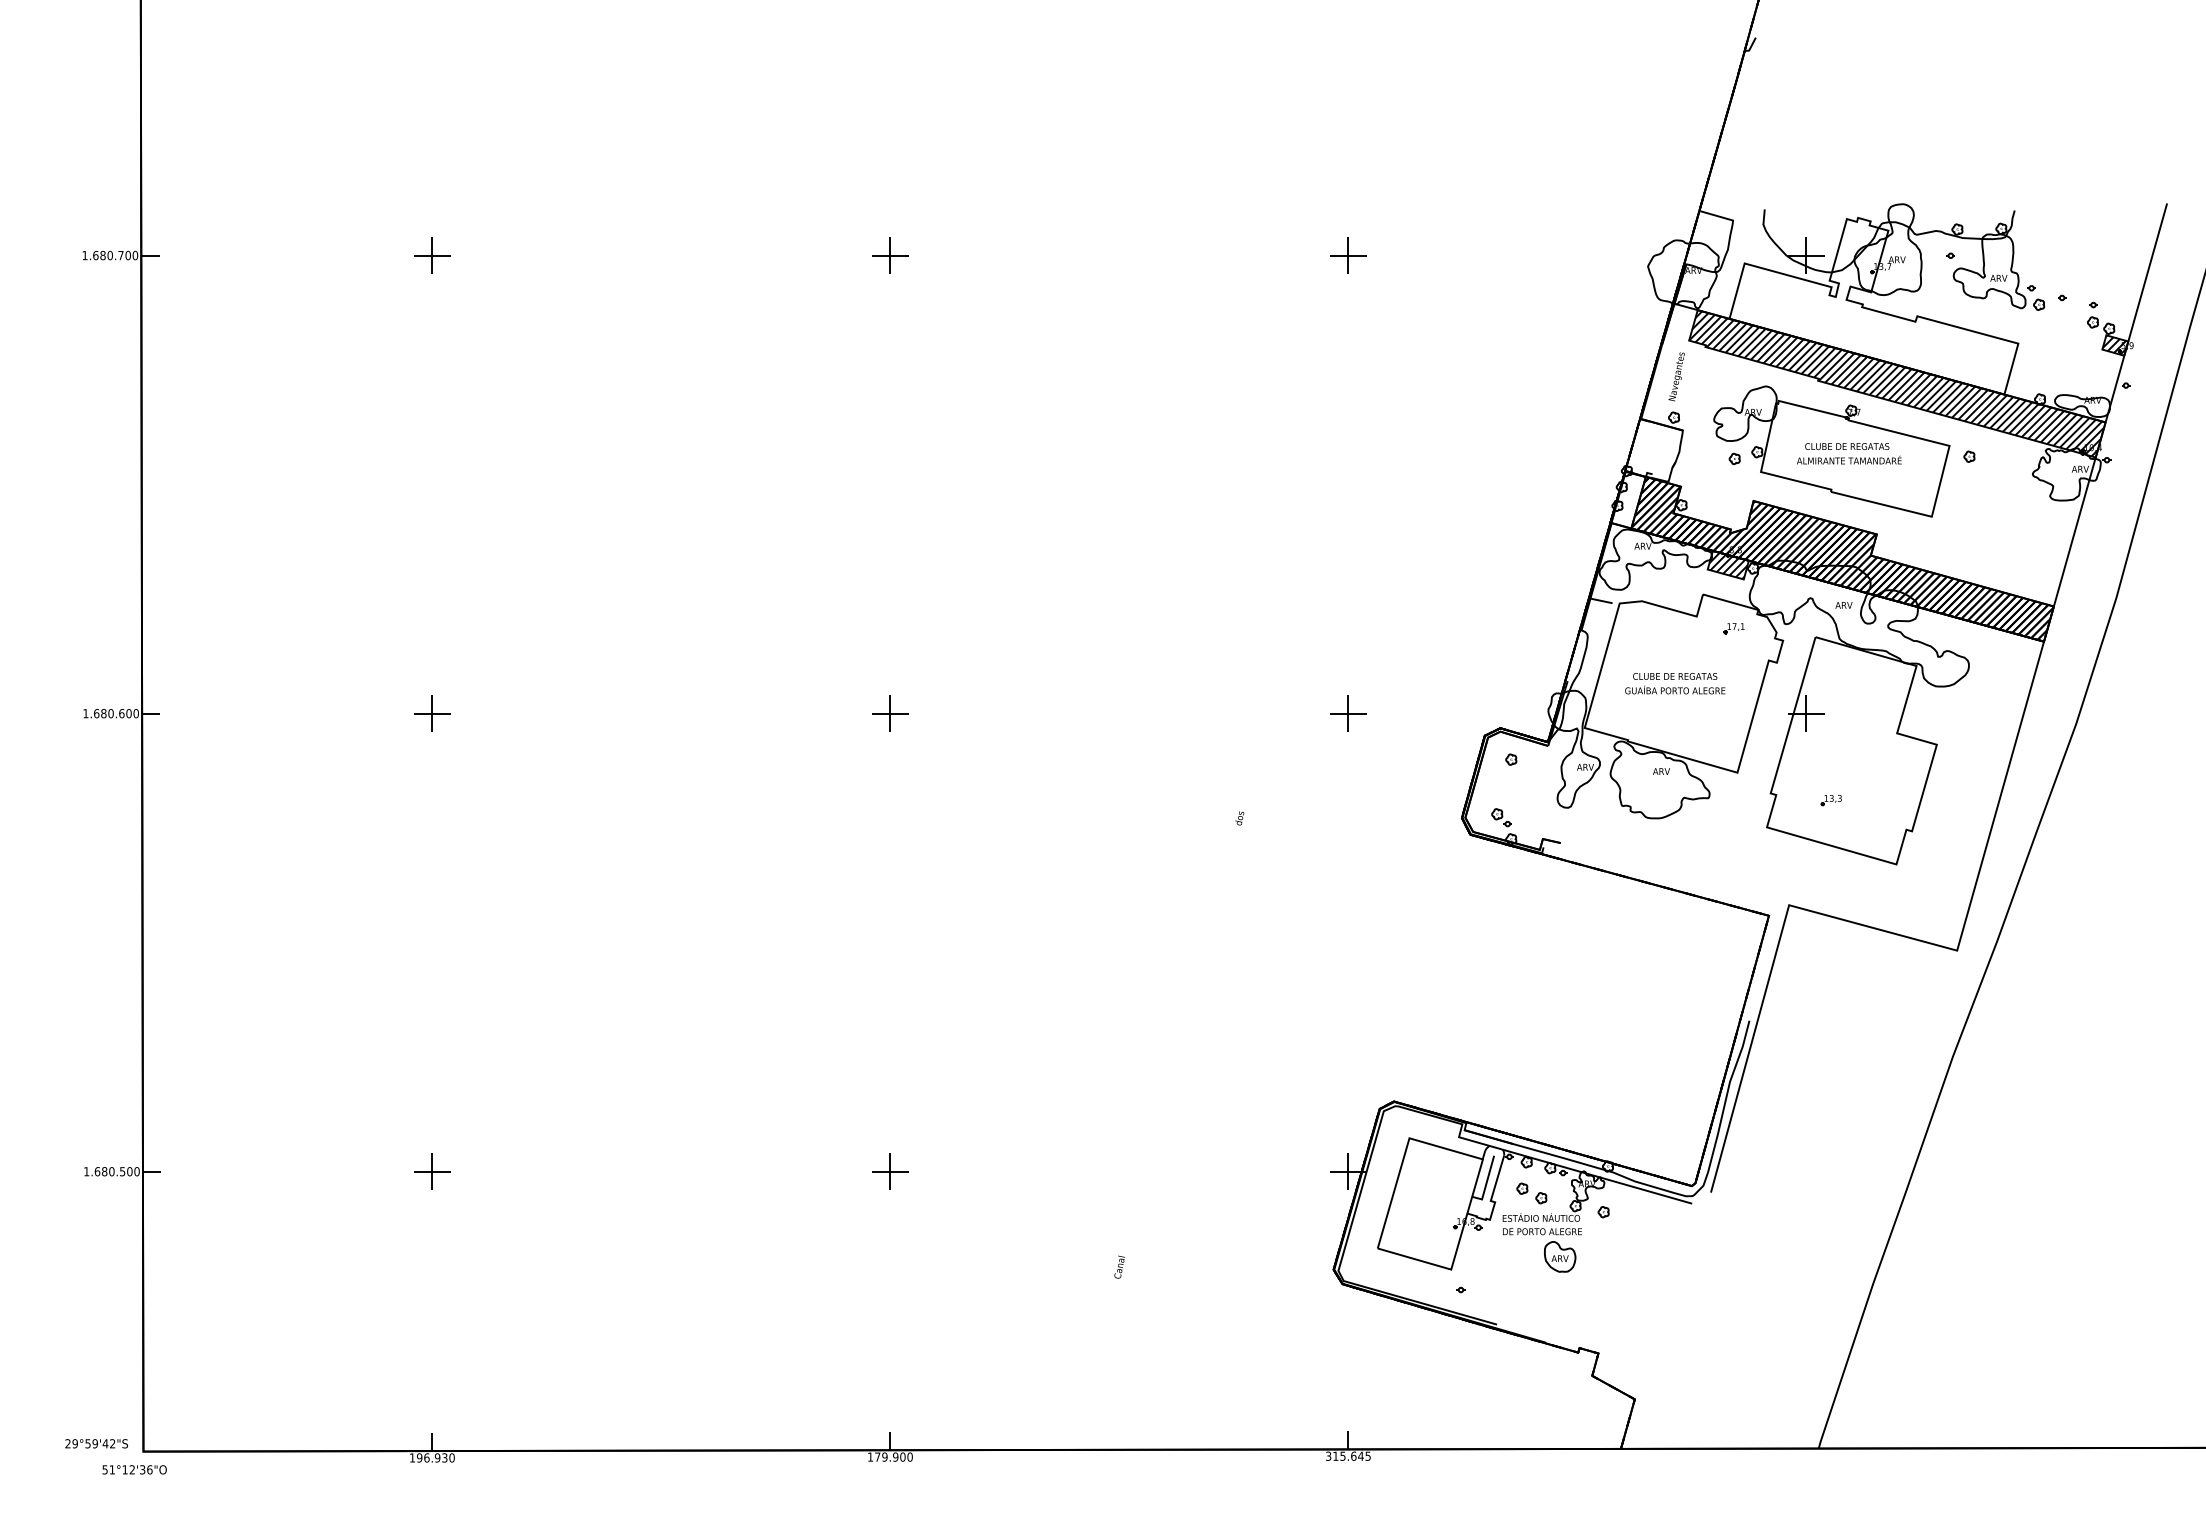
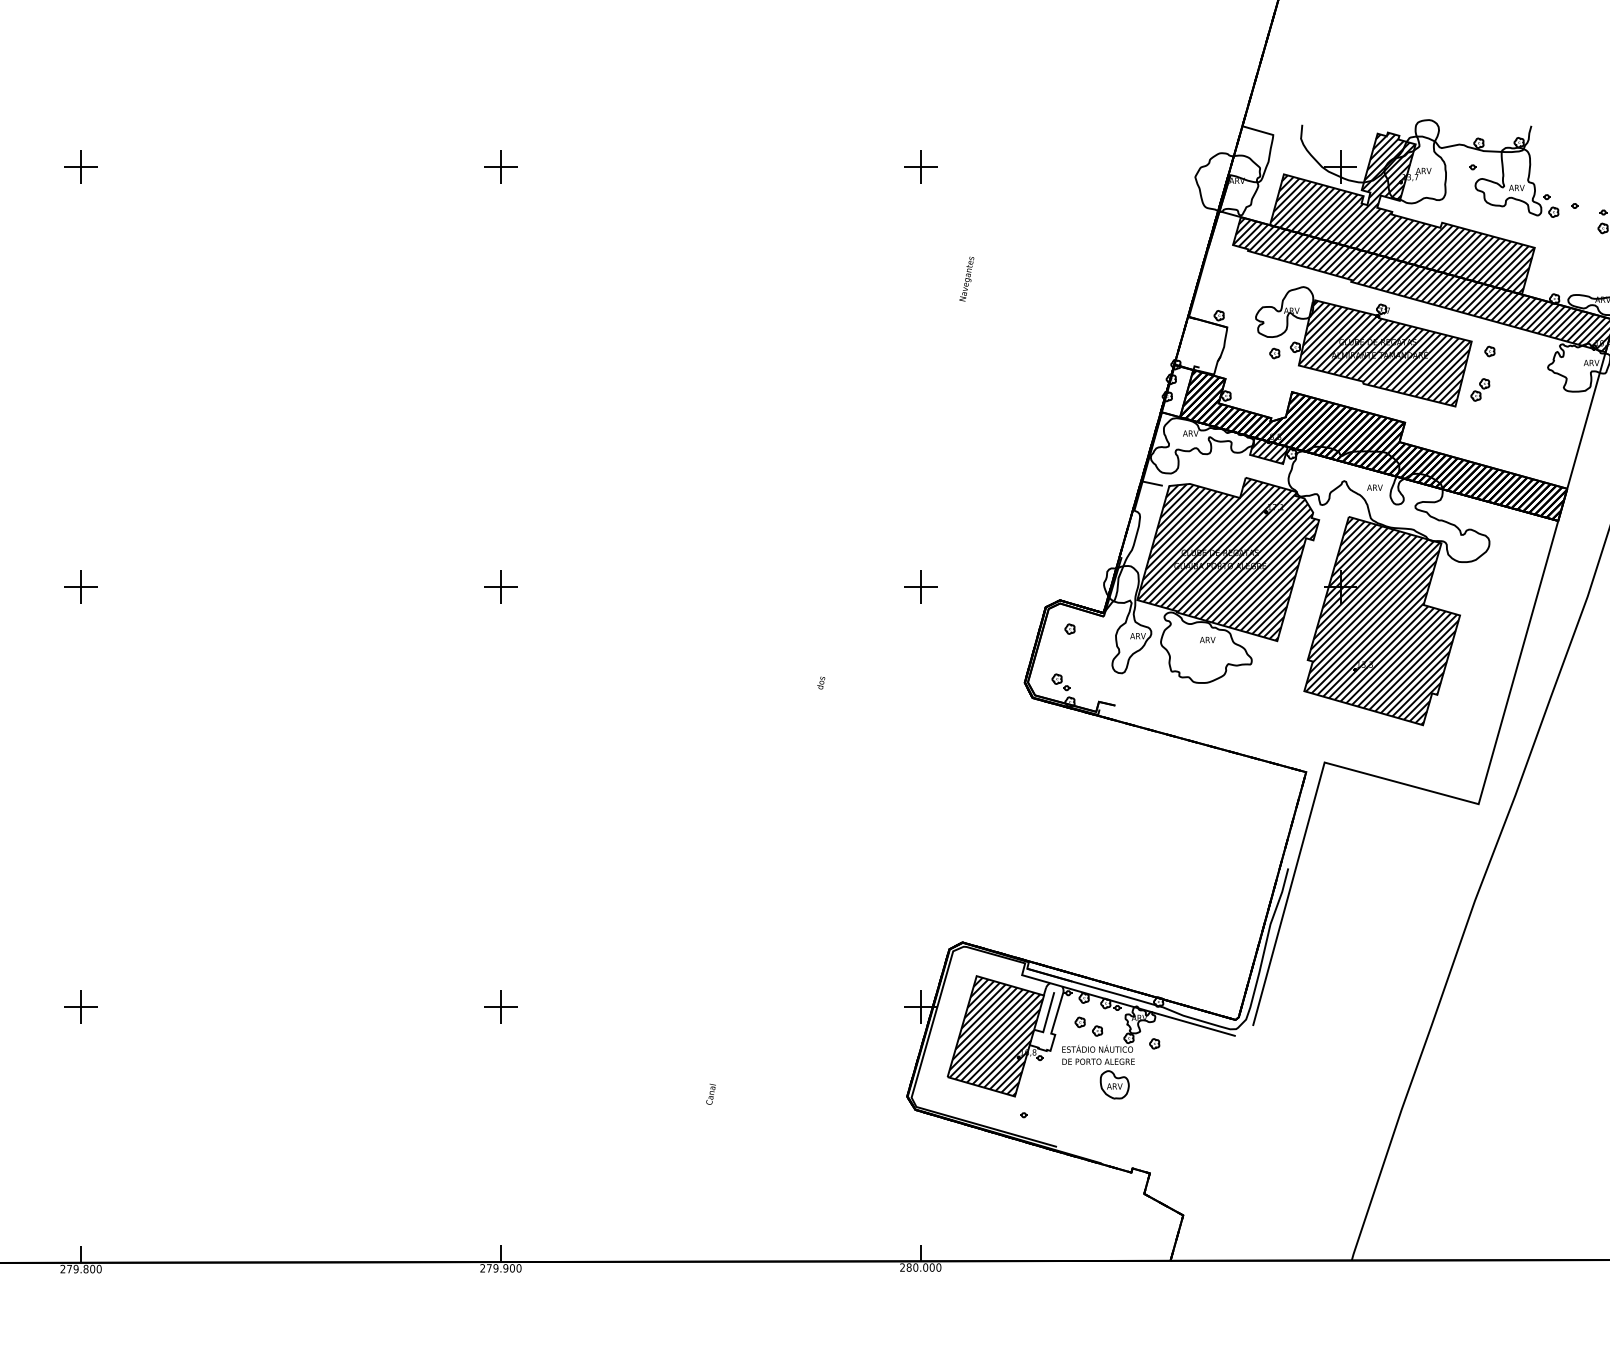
hatch: (1874, 305) -> (1402, 212), added
text: (1676, 376) -> (966, 278), moved
hatch: (1854, 458) -> (1384, 353), added
part: (1958, 498) -> (1479, 389), added
hatch: (1842, 559) -> (1373, 445), added
hatch: (1683, 684) -> (1227, 560), added
hatch: (1851, 750) -> (1381, 620), added
hatch: (1430, 1203) -> (995, 1035), added
text: (1348, 1455) -> (920, 1266), 315.645 -> 280.000
text: (869, 1456) -> (481, 1267), 179.900 -> 279.900
text: (428, 1457) -> (77, 1268), 196.930 -> 279.800

